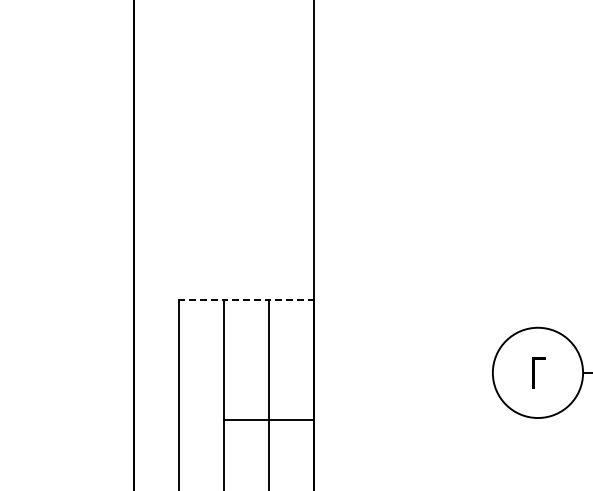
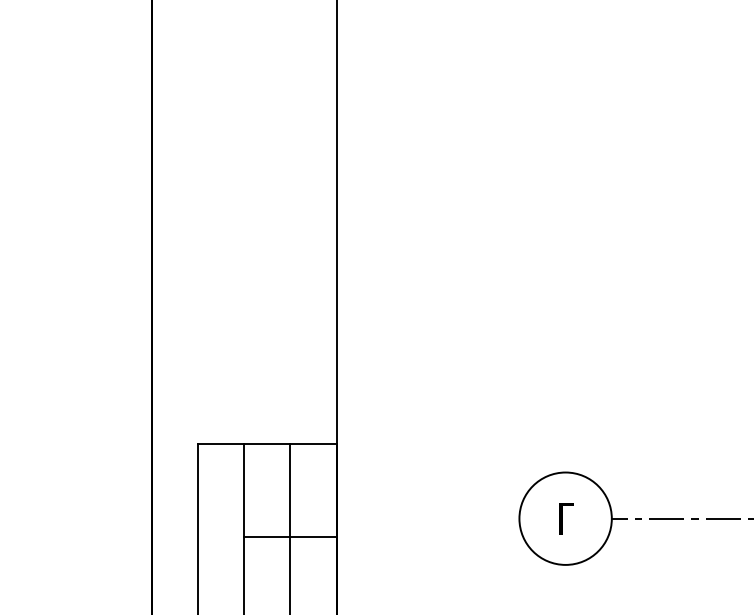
line: (245, 300) -> (266, 444), dashed -> solid
line: (269, 419) -> (290, 536), moved

